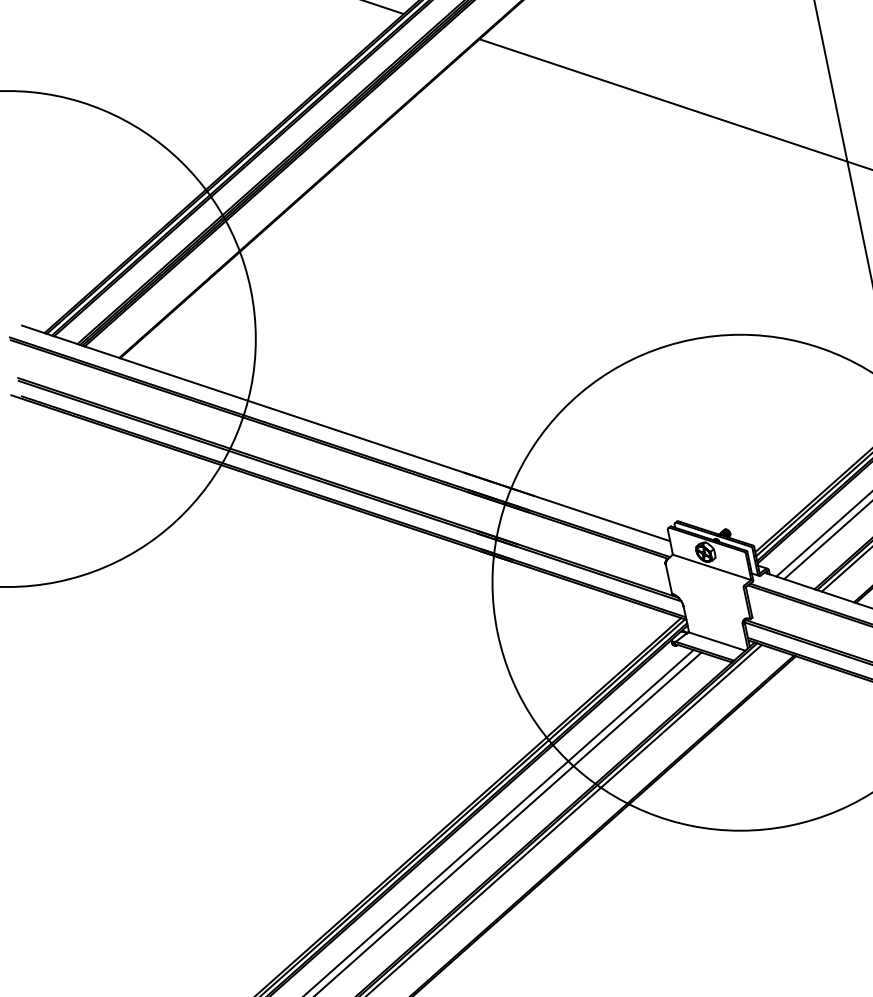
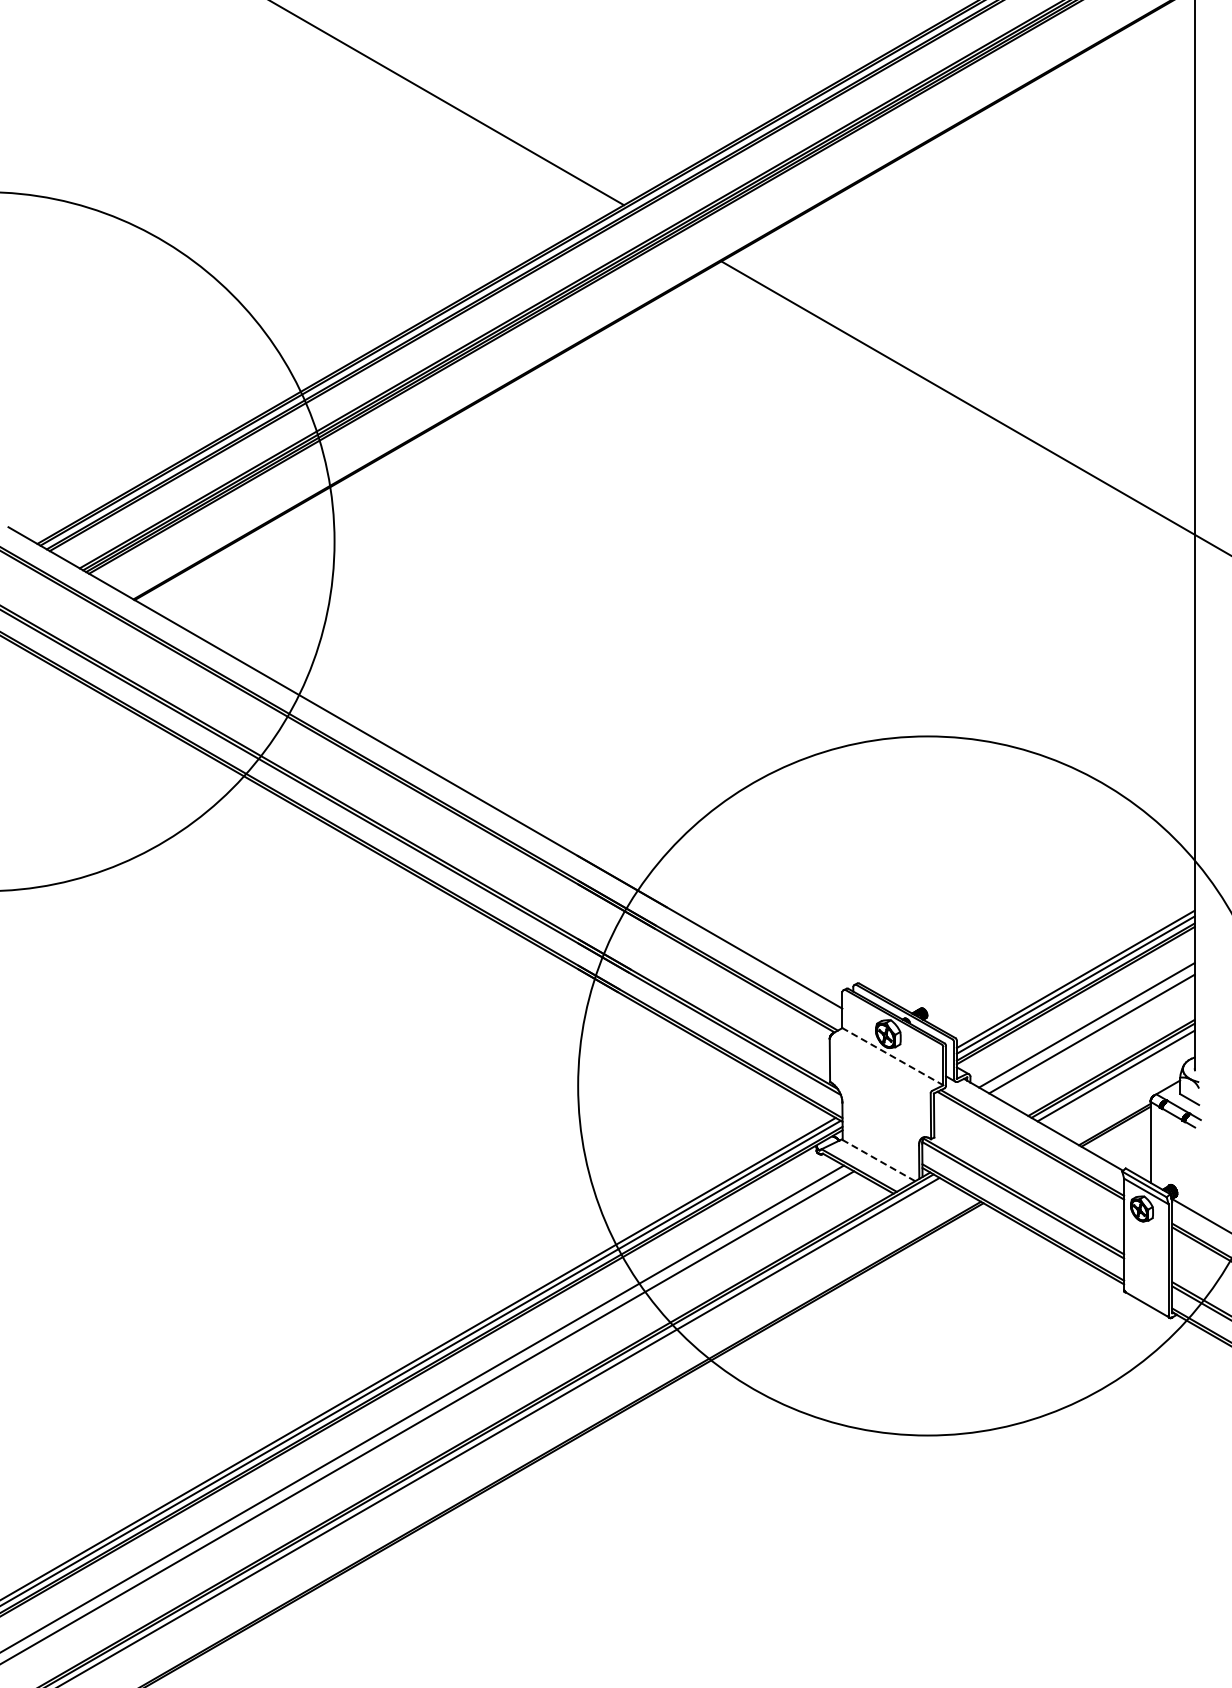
line: (712, 567) -> (893, 1056), solid -> dashed
line: (716, 641) -> (878, 1160), solid -> dashed

